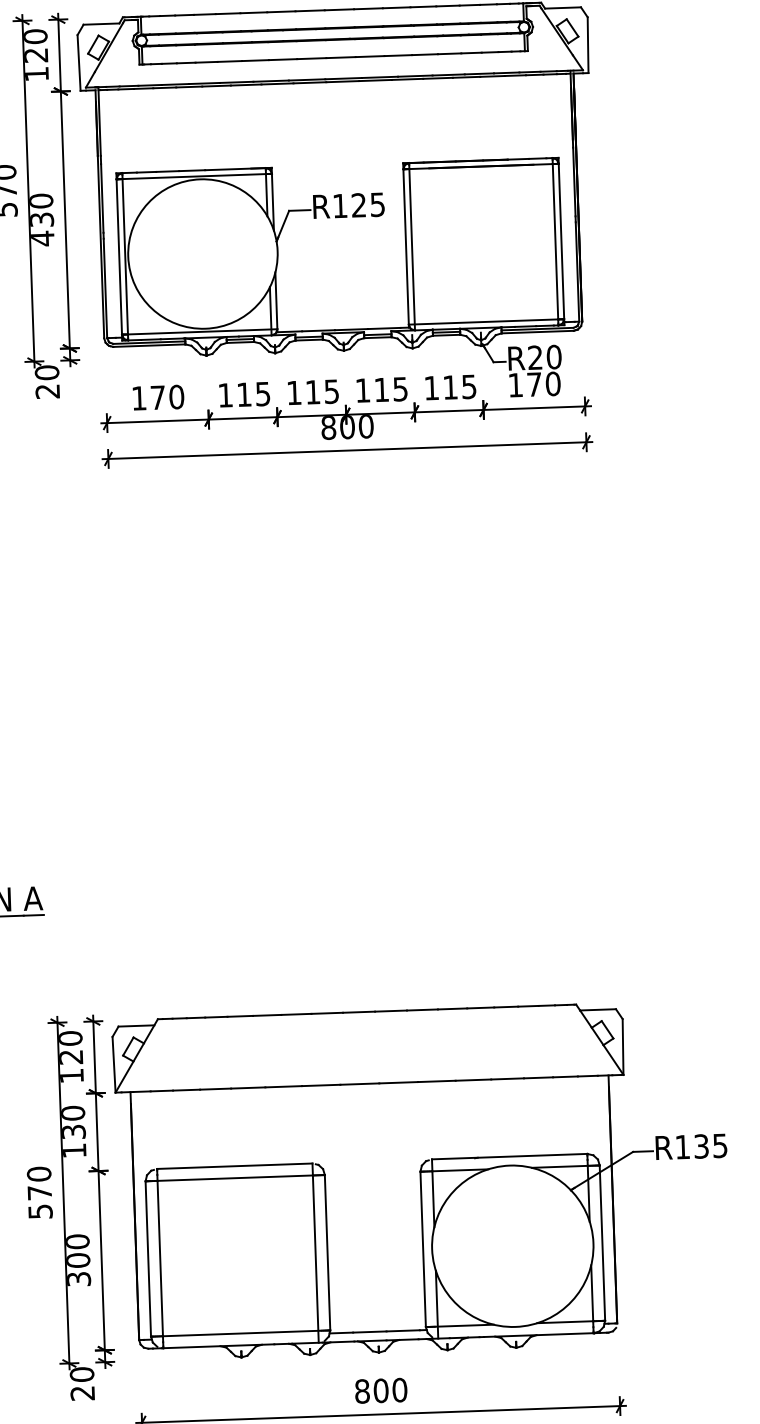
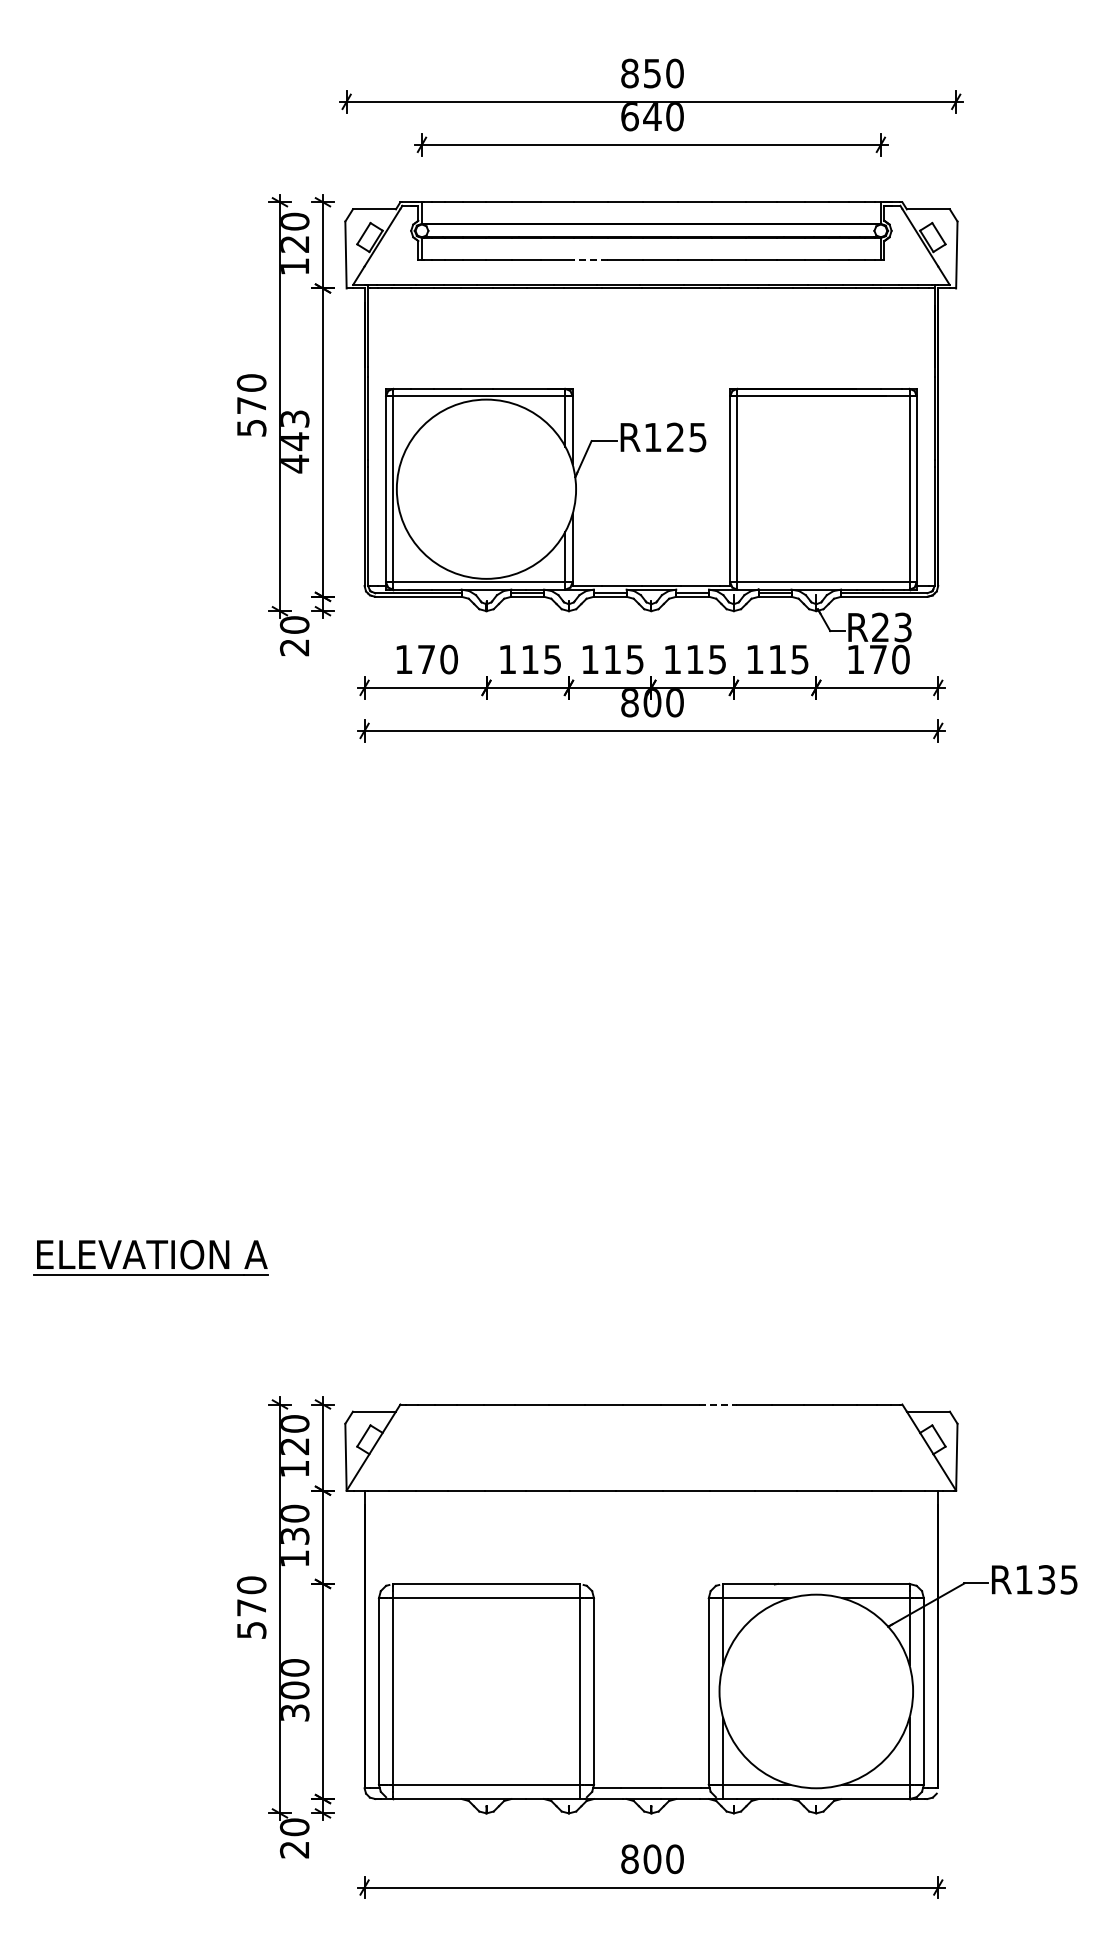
line: (282, 59) -> (590, 259), solid -> dashed
text: (42, 210) -> (295, 430), 430 -> 443
text: (554, 357) -> (903, 627), R20 -> R23
line: (422, 1009) -> (717, 1404), solid -> dashed

